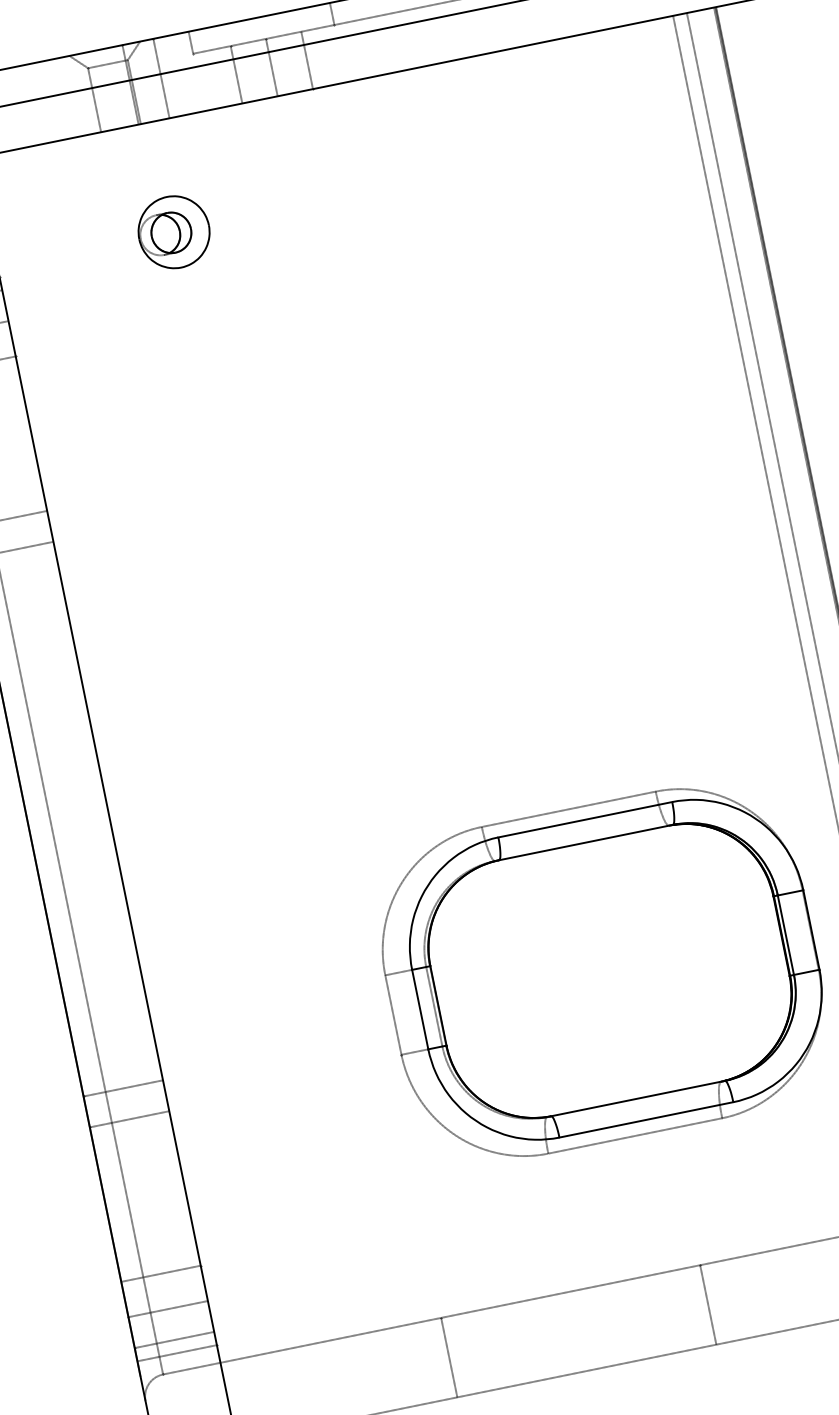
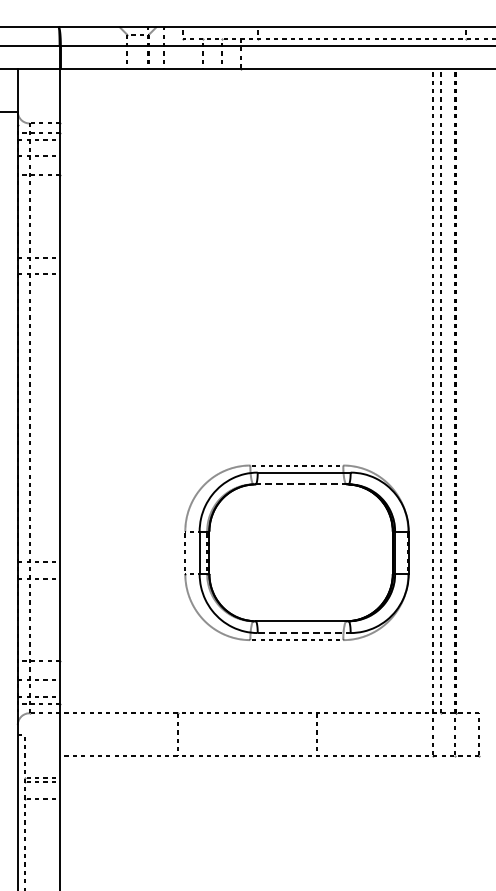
part: (173, 231) -> (154, 127), removed
line: (584, 842) -> (301, 484), solid -> dashed
line: (647, 1120) -> (304, 633), solid -> dashed

